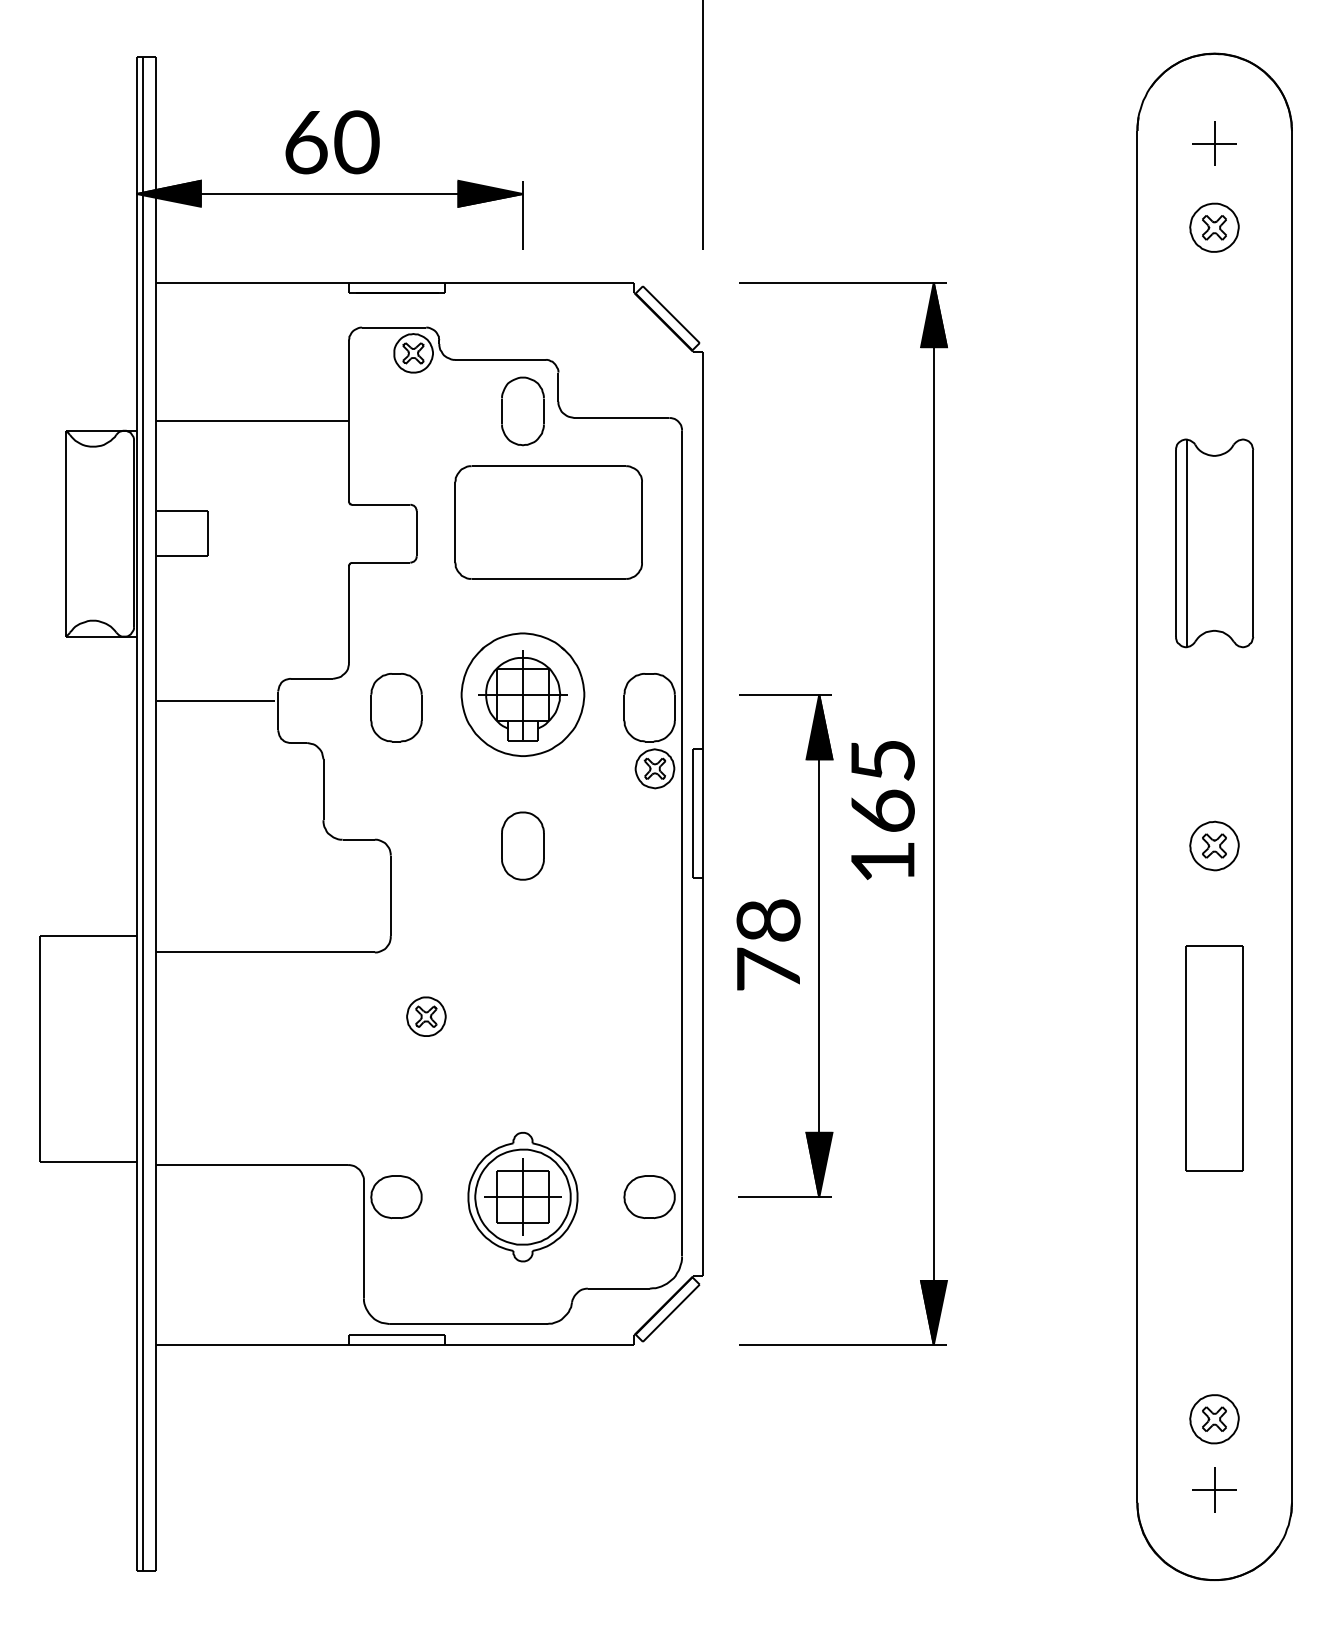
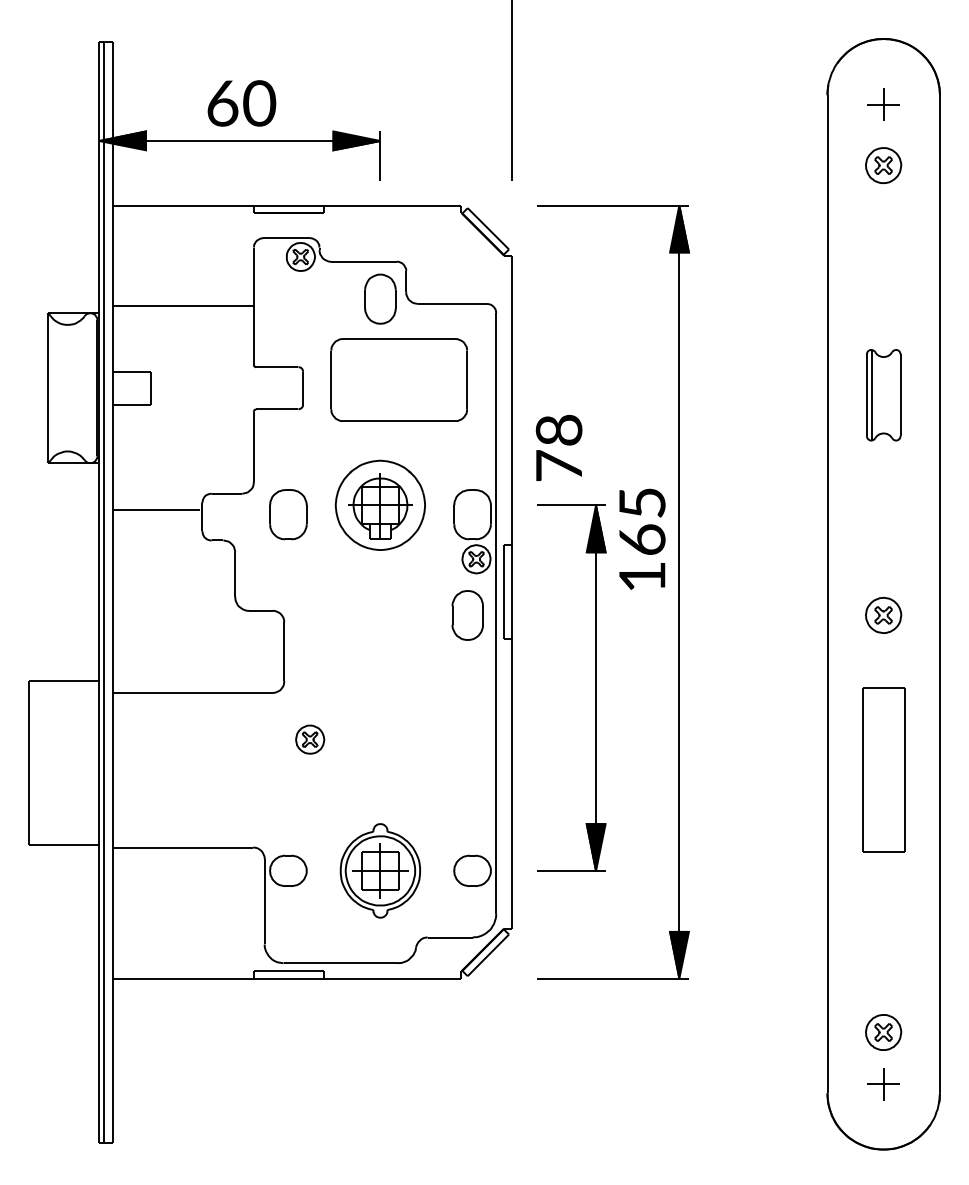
part: (1214, 543) -> (883, 395), size x0.6
text: (882, 810) -> (642, 539), moved
part: (522, 845) -> (467, 615), moved
text: (768, 944) -> (559, 447), moved

